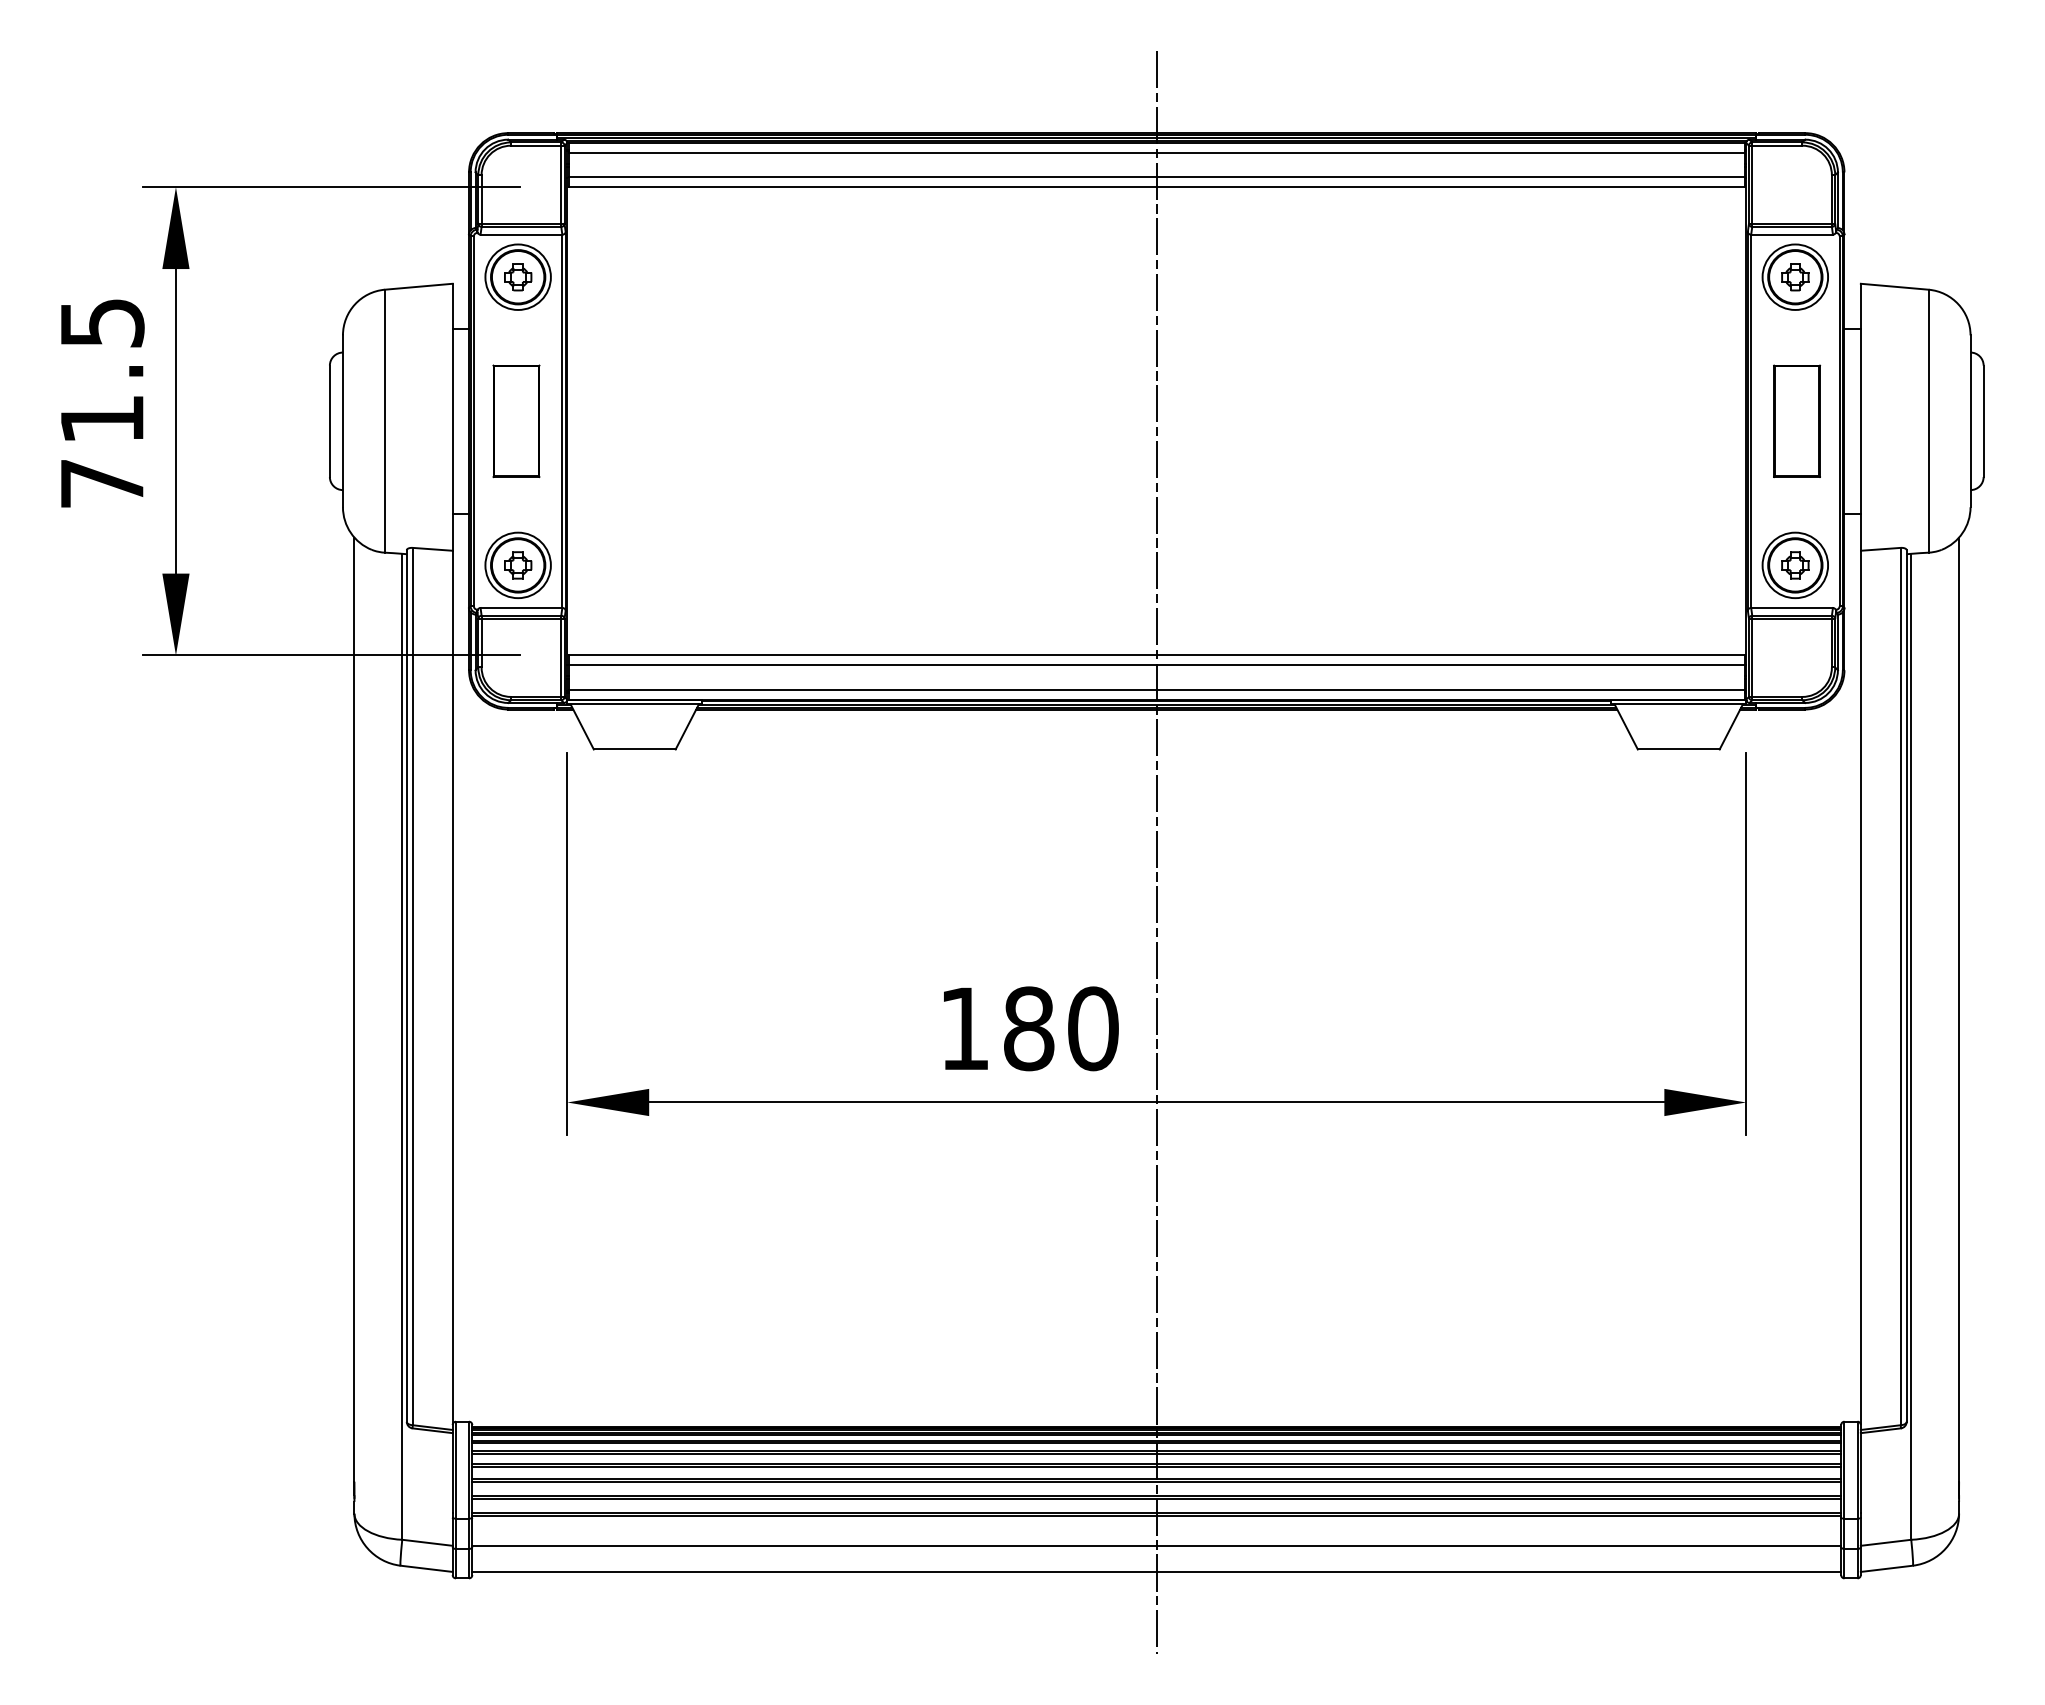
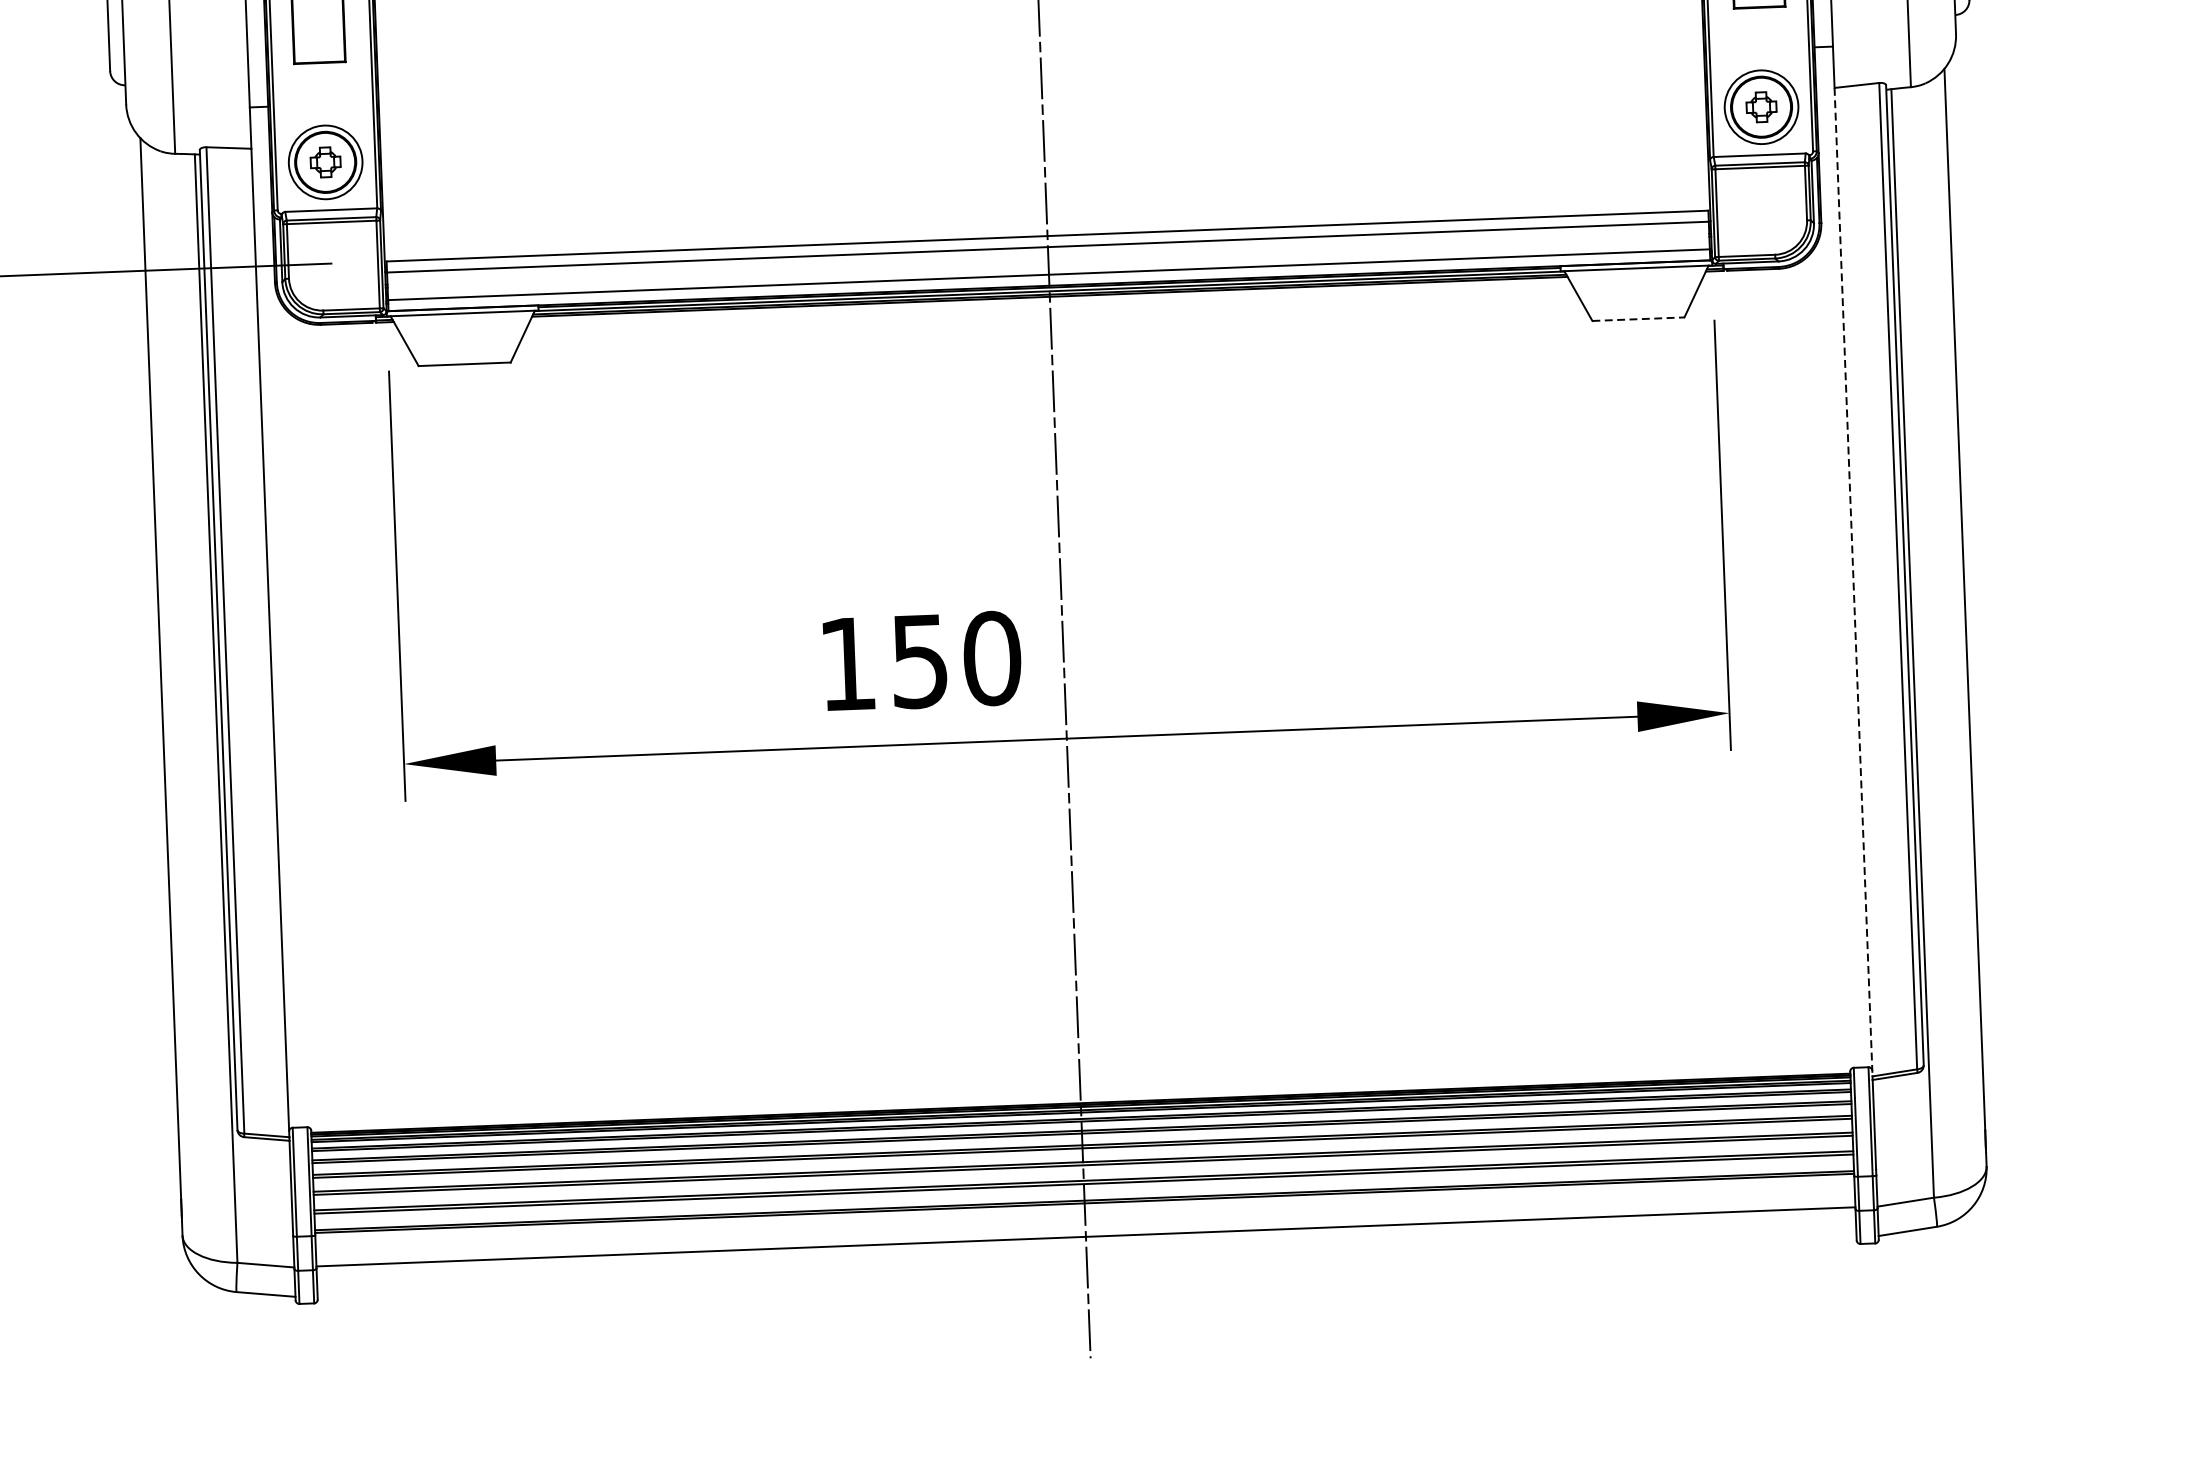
line: (1678, 749) -> (1638, 319), solid -> dashed
line: (1860, 990) -> (1853, 582), solid -> dashed
text: (1029, 1028) -> (920, 660), 180 -> 150
line: (1156, 1571) -> (1086, 1265), removed

